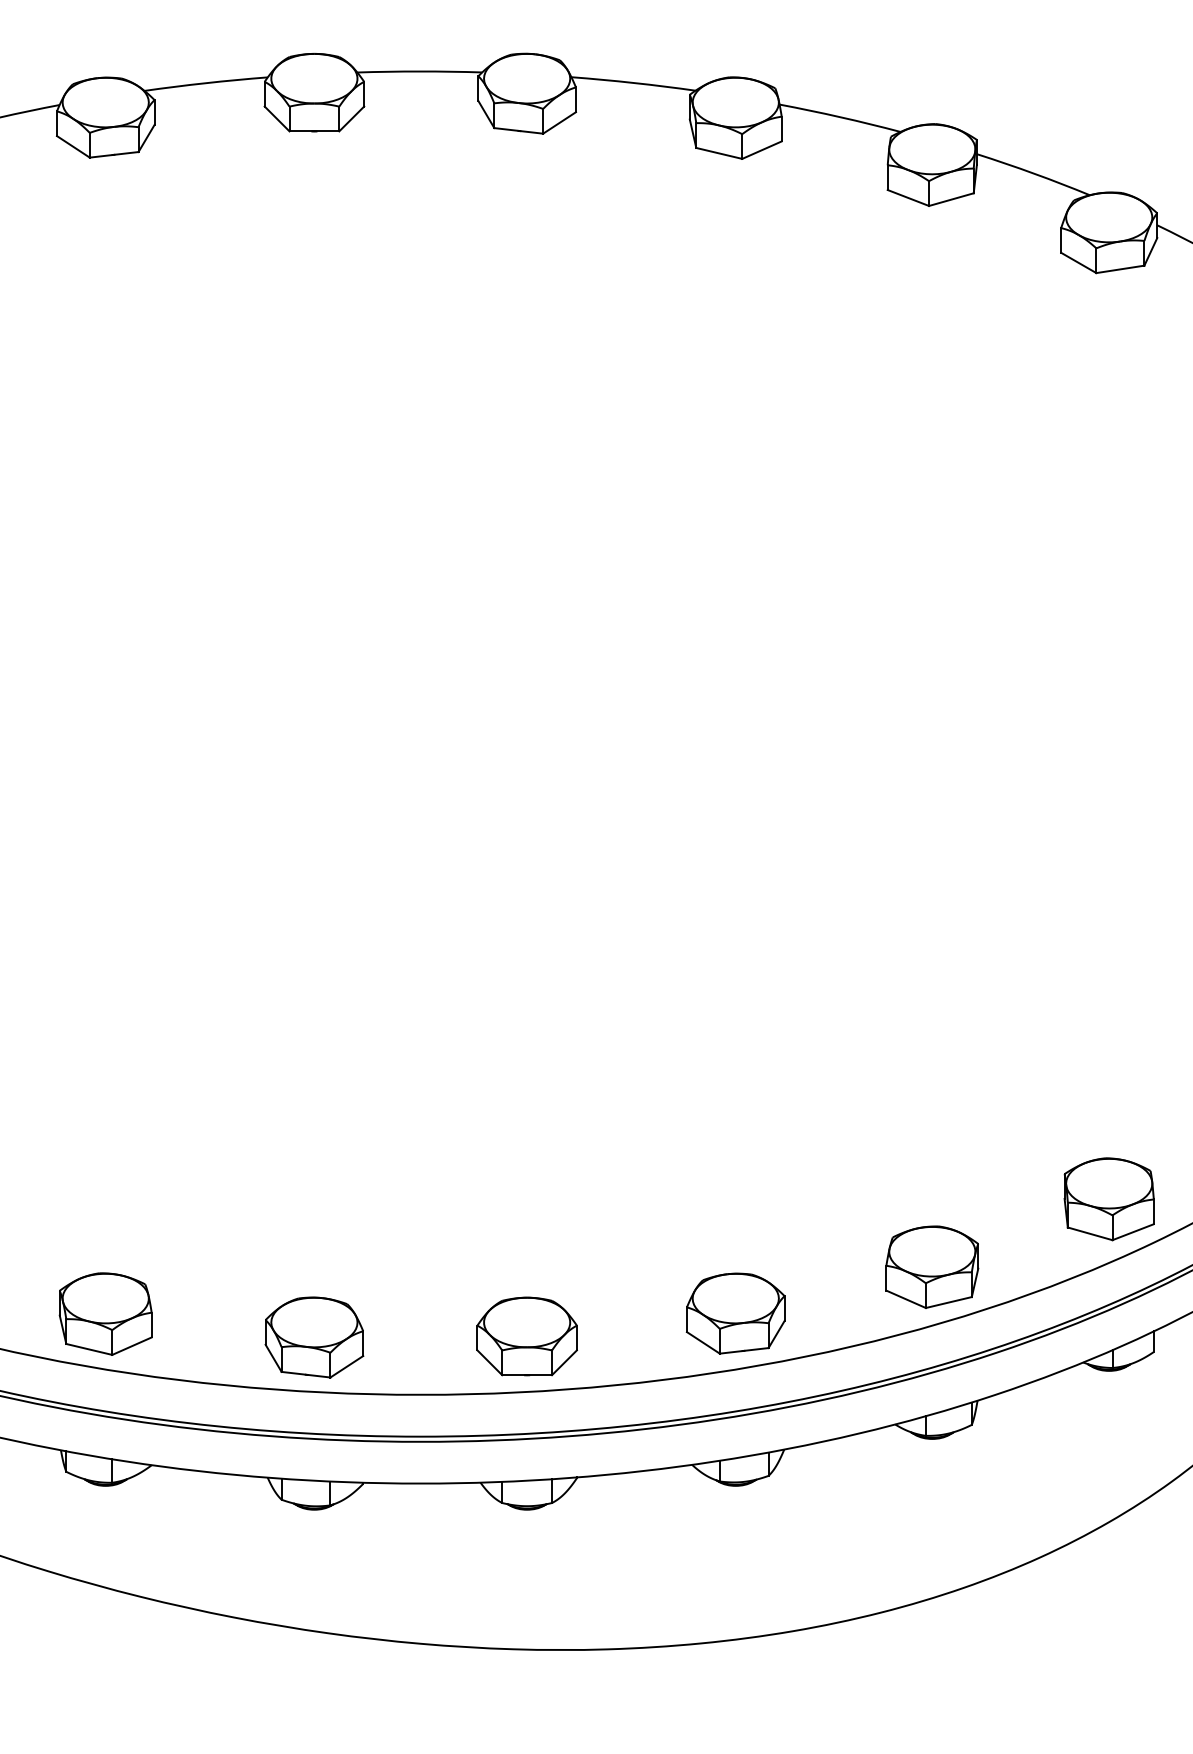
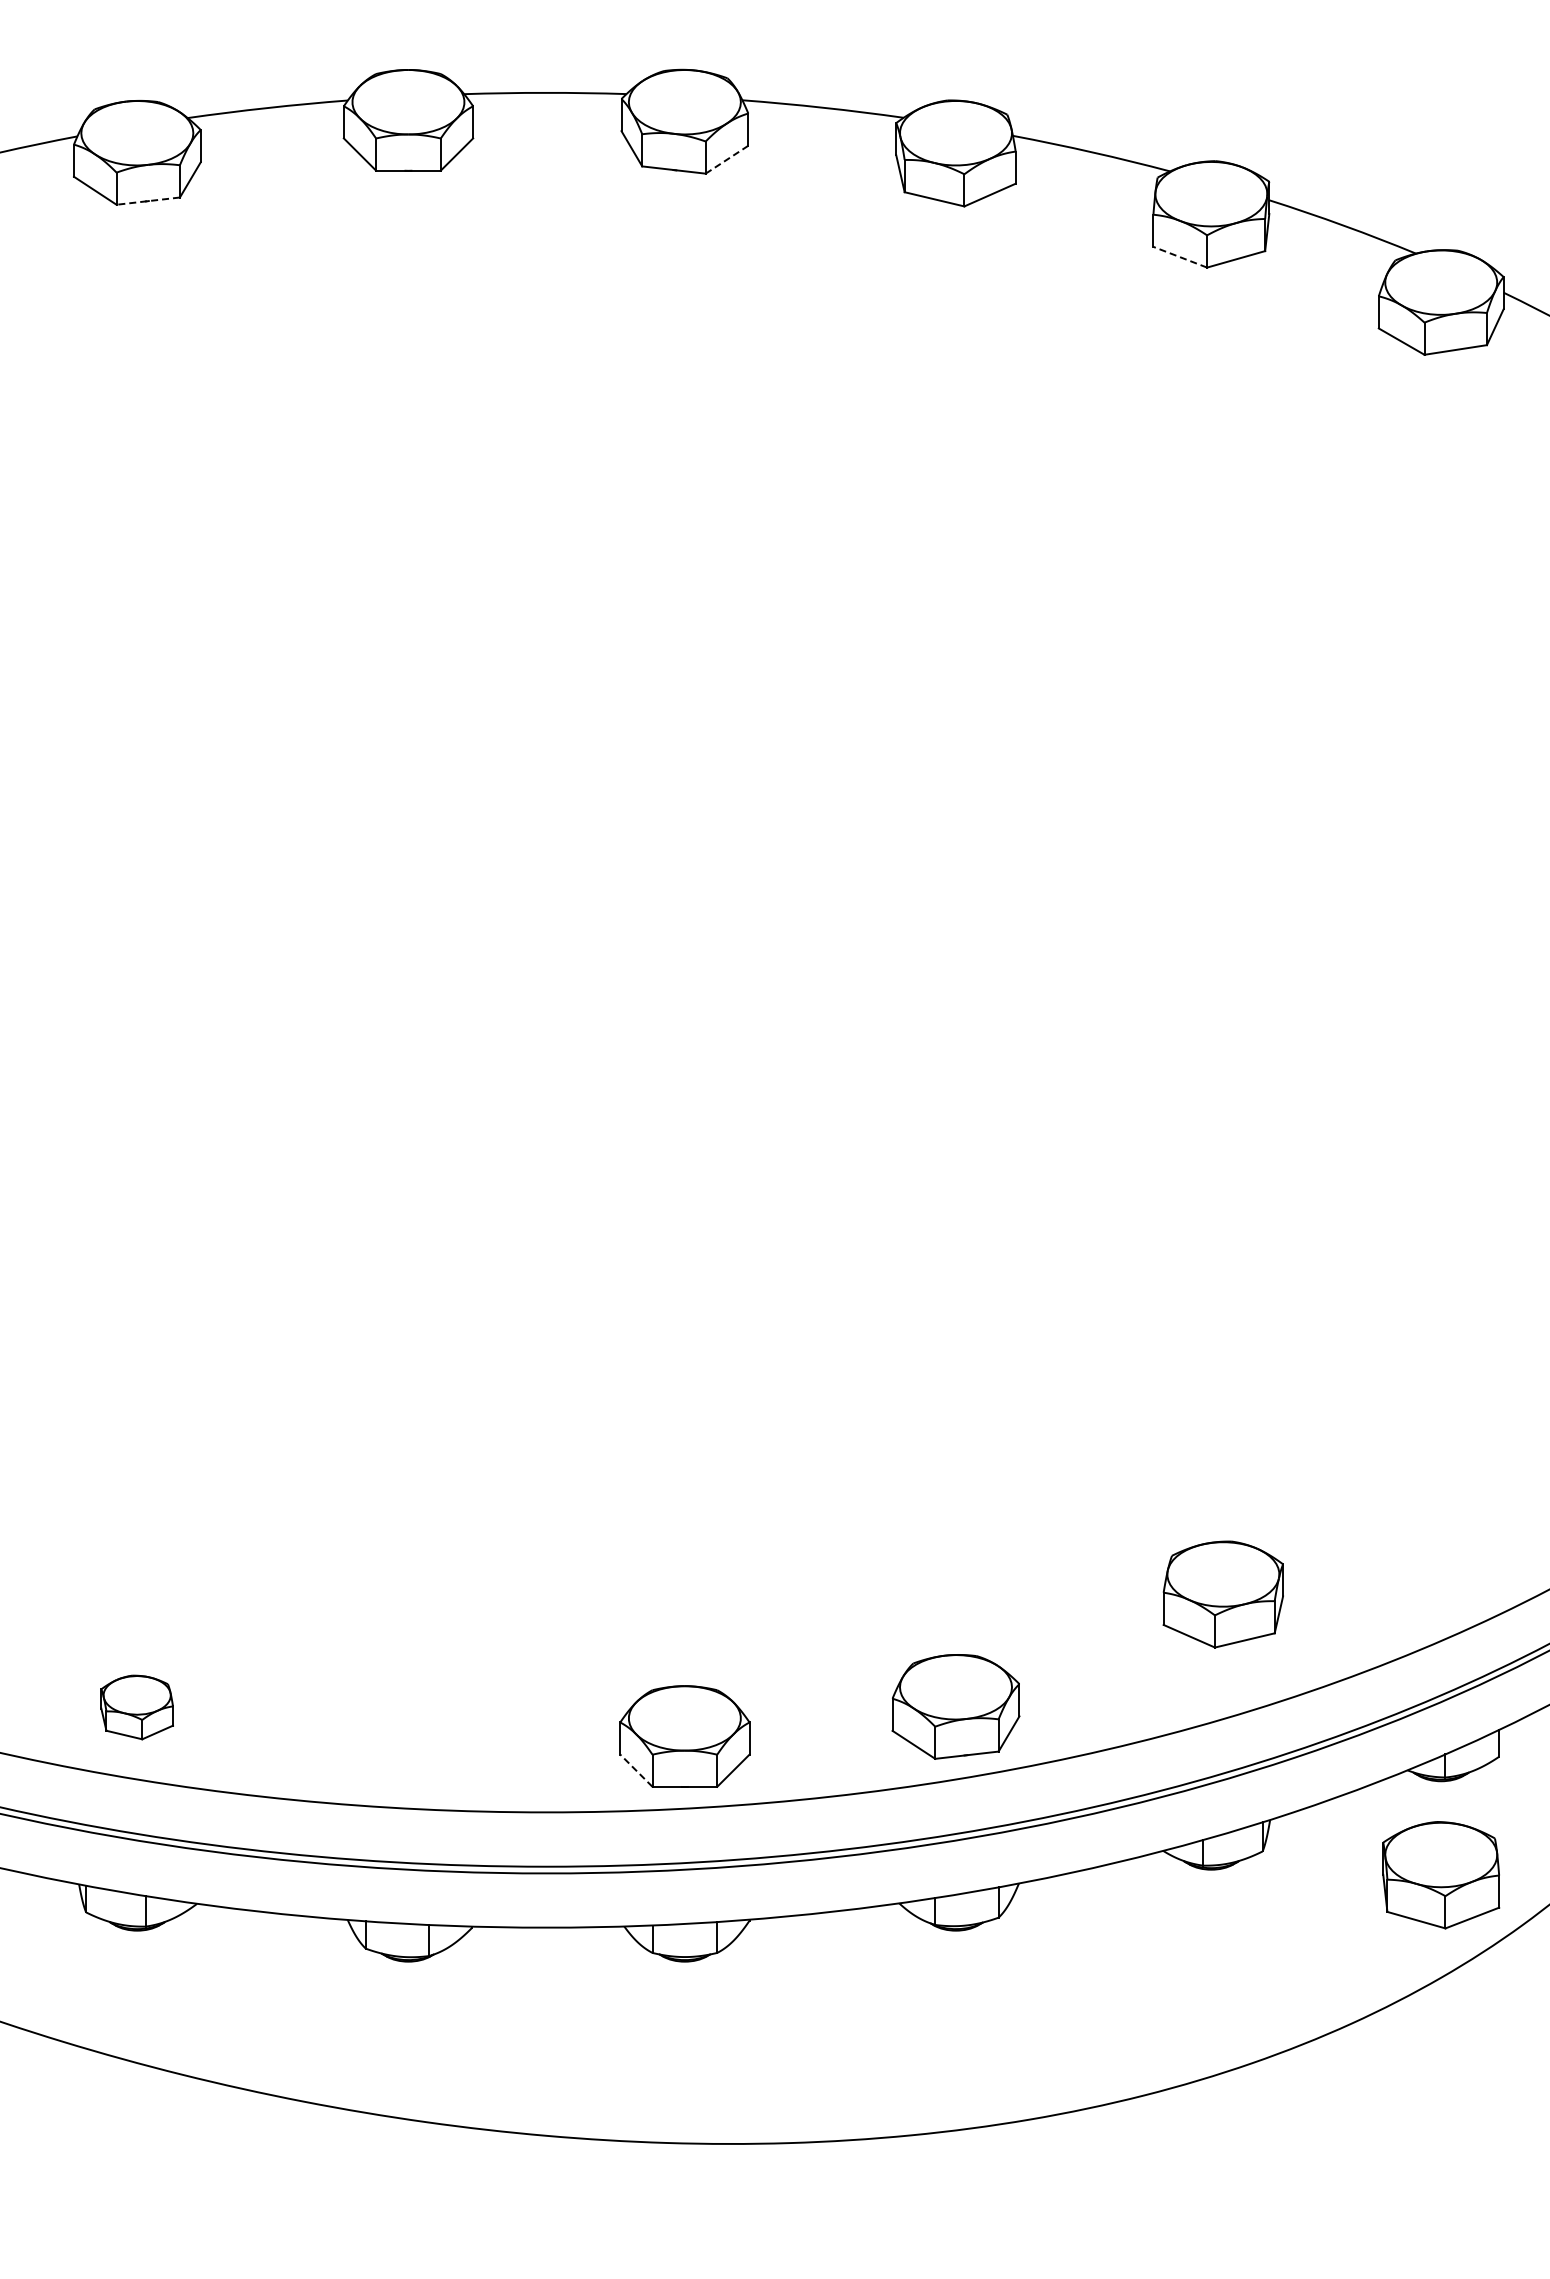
line: (559, 123) -> (726, 160), solid -> dashed
line: (114, 155) -> (148, 201), solid -> dashed
line: (908, 198) -> (1180, 257), solid -> dashed
part: (1109, 1199) -> (1441, 1875), moved
part: (931, 1267) -> (1222, 1594), moved
part: (105, 1314) -> (136, 1707), size x0.6
part: (314, 1337) -> (408, 1737), removed
line: (489, 1362) -> (636, 1770), solid -> dashed

